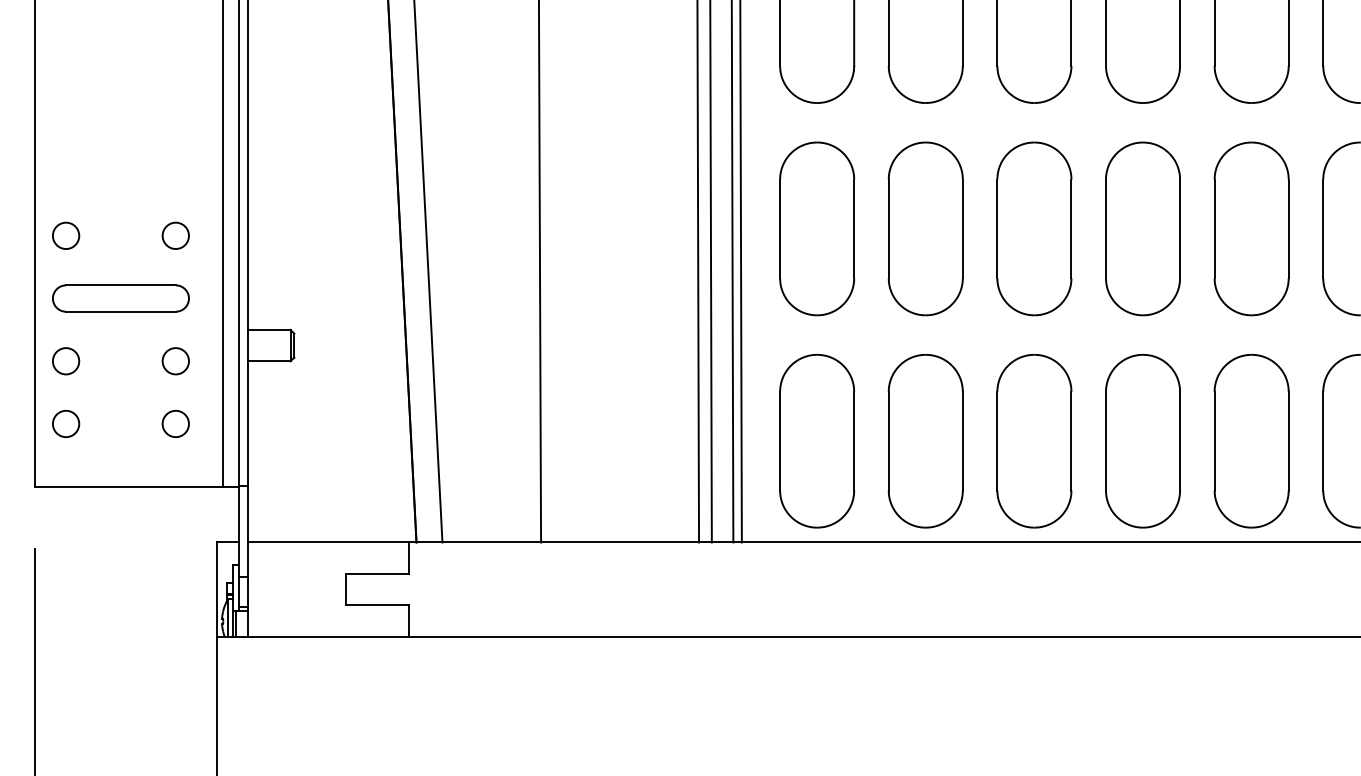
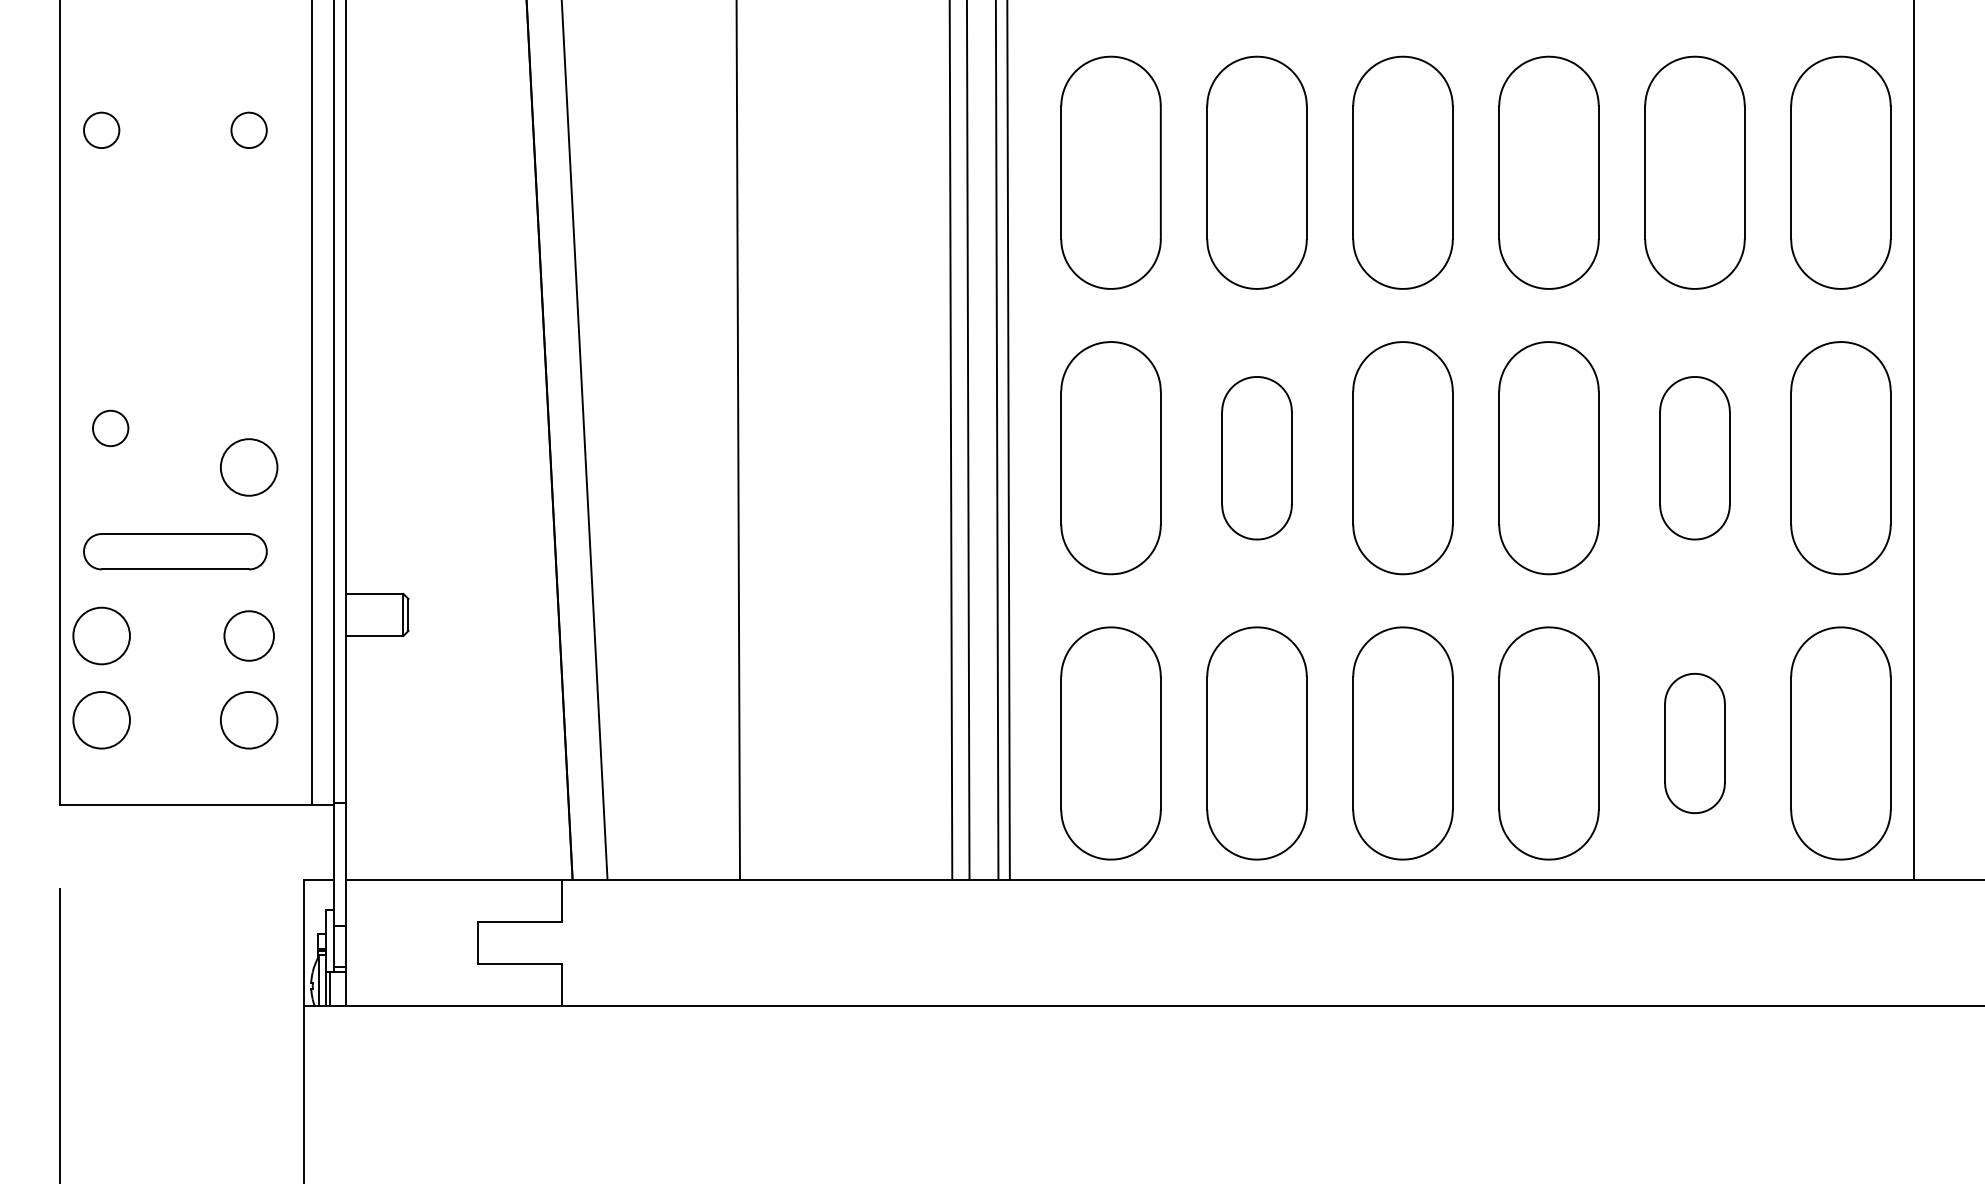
part: (925, 229) -> (1256, 458), size x0.7
part: (1251, 229) -> (1694, 458), size x0.7
circle: (65, 235) -> (110, 427), moved
circle: (175, 235) -> (248, 467), size x1.6
circle: (65, 360) -> (101, 635), size x1.6
circle: (175, 360) -> (248, 635), size x1.4
circle: (65, 423) -> (101, 719), size x1.6
circle: (175, 423) -> (248, 719), size x1.6
part: (1251, 441) -> (1694, 743), size x0.6

